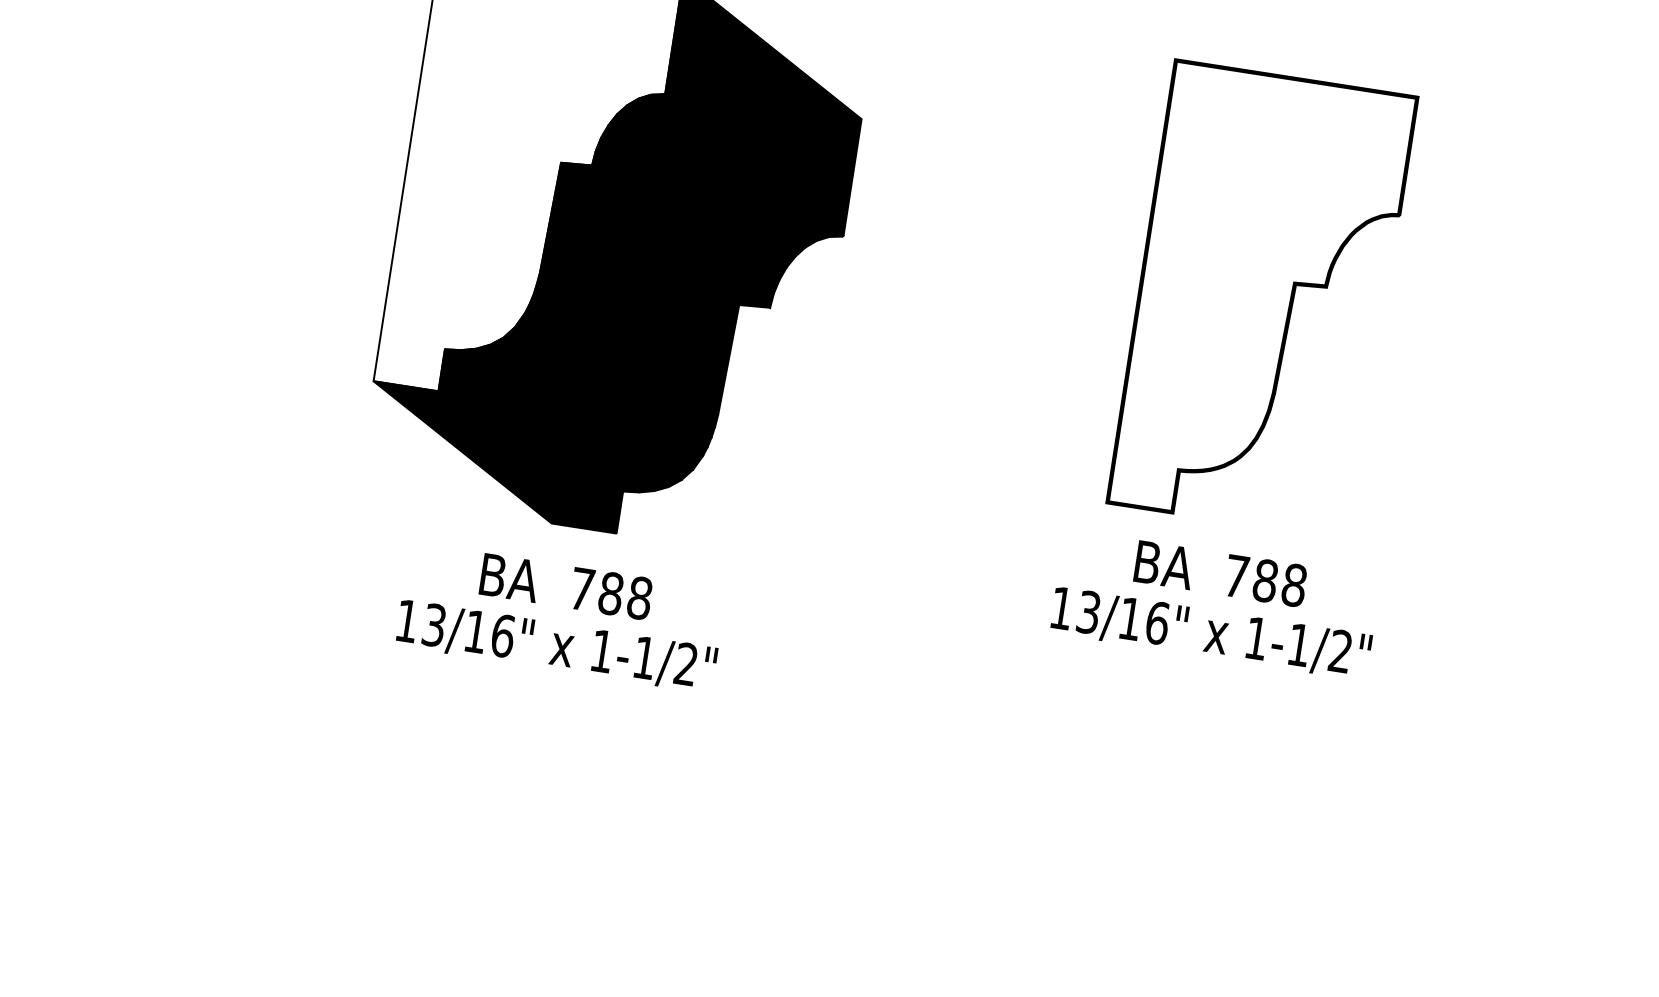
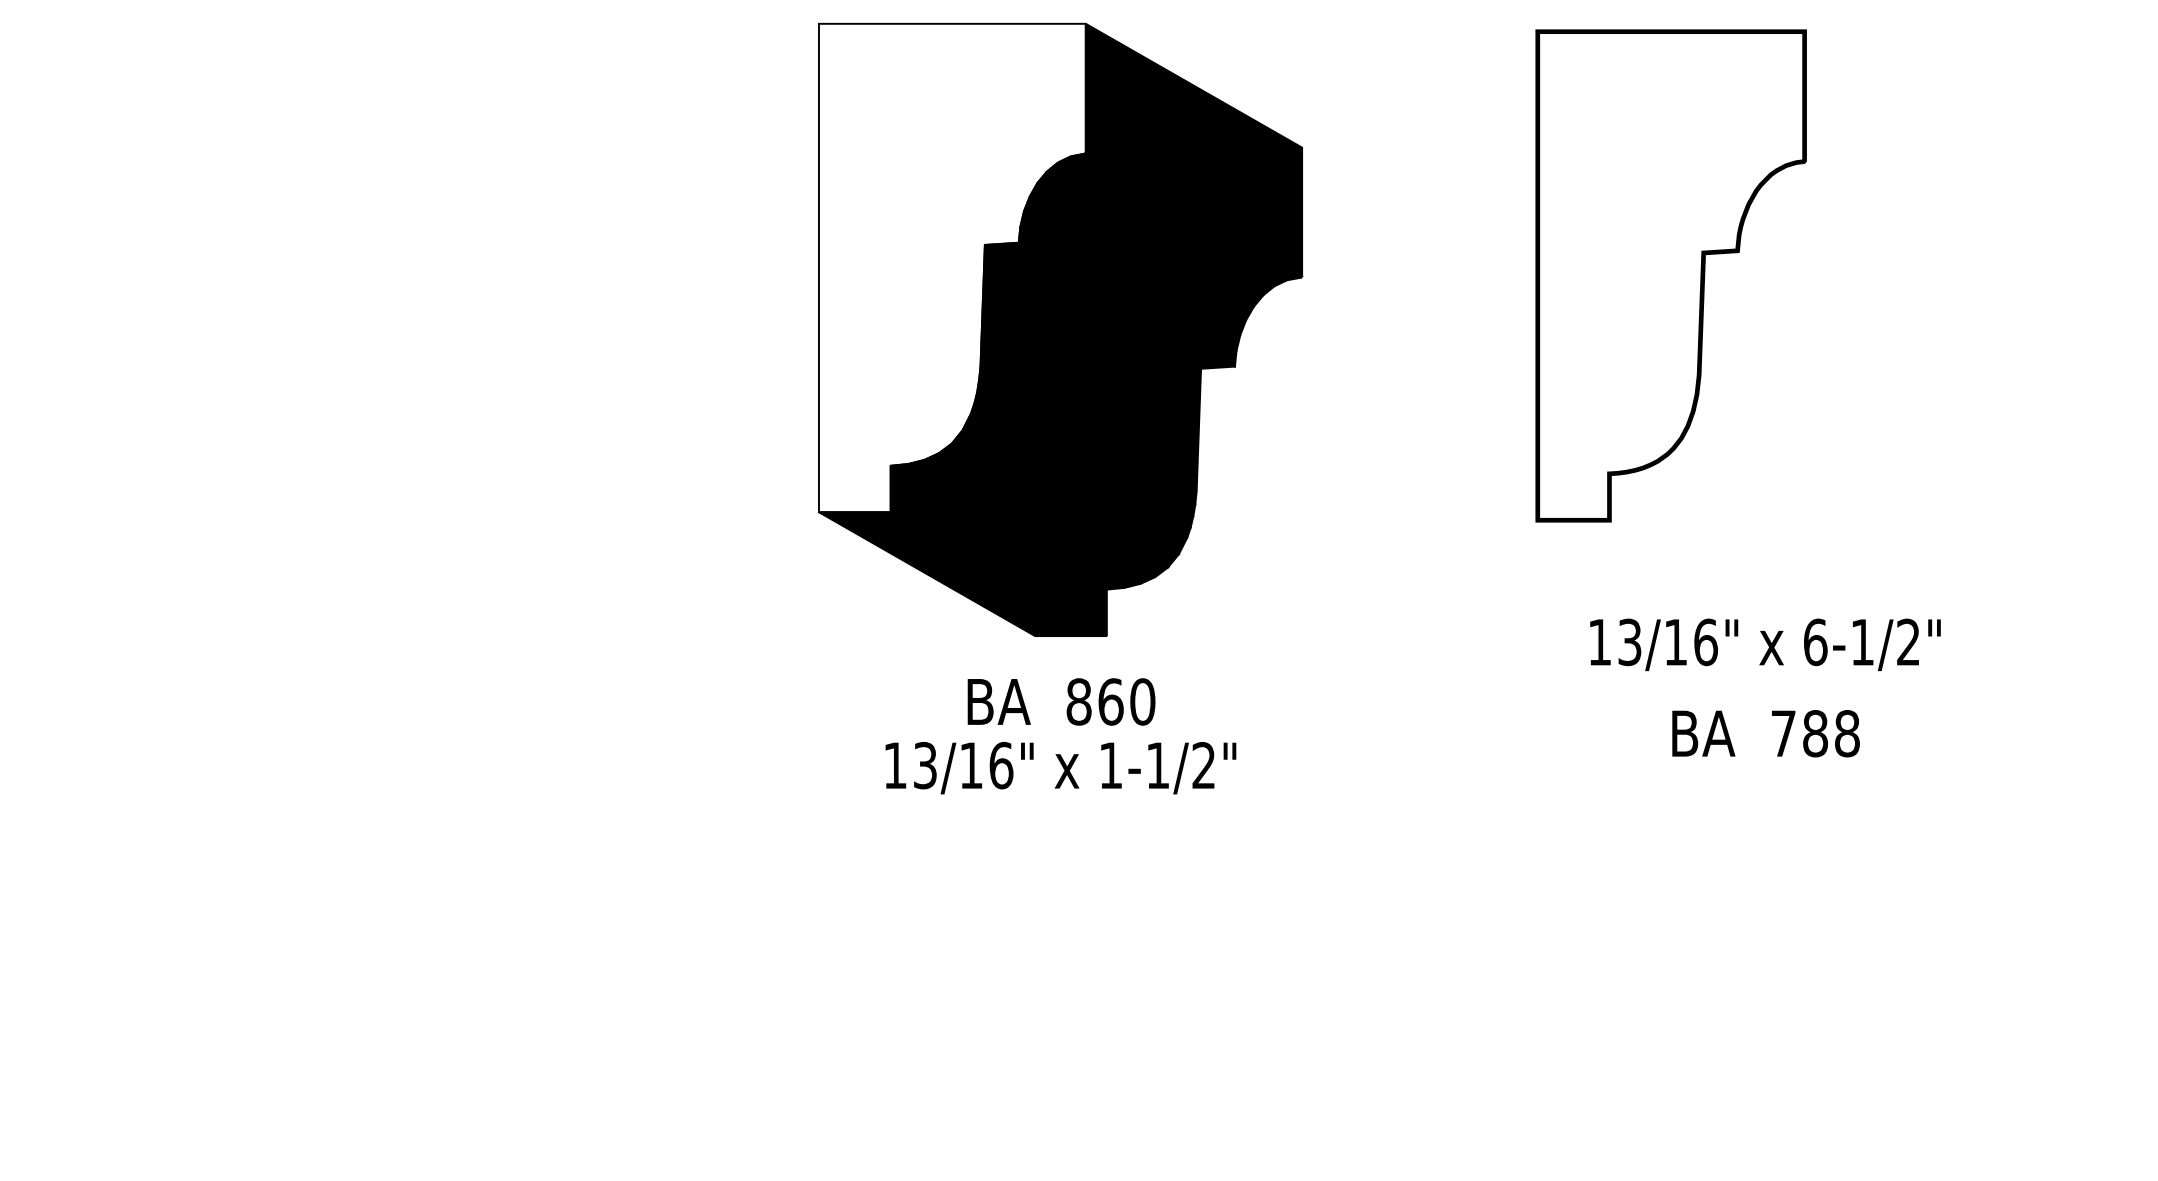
part: (1261, 299) -> (1670, 275), moved
text: (1220, 573) -> (1765, 733), moved
text: (610, 593) -> (1110, 701), 788 -> 860
text: (1256, 638) -> (1815, 642), 1-1/2" -> 6-1/2"

